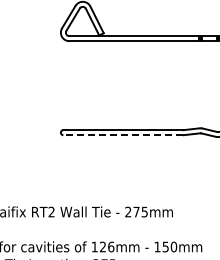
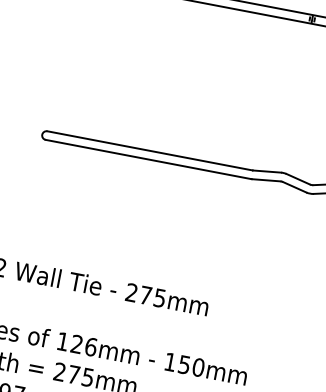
line: (123, 135) -> (148, 160), dashed -> solid

